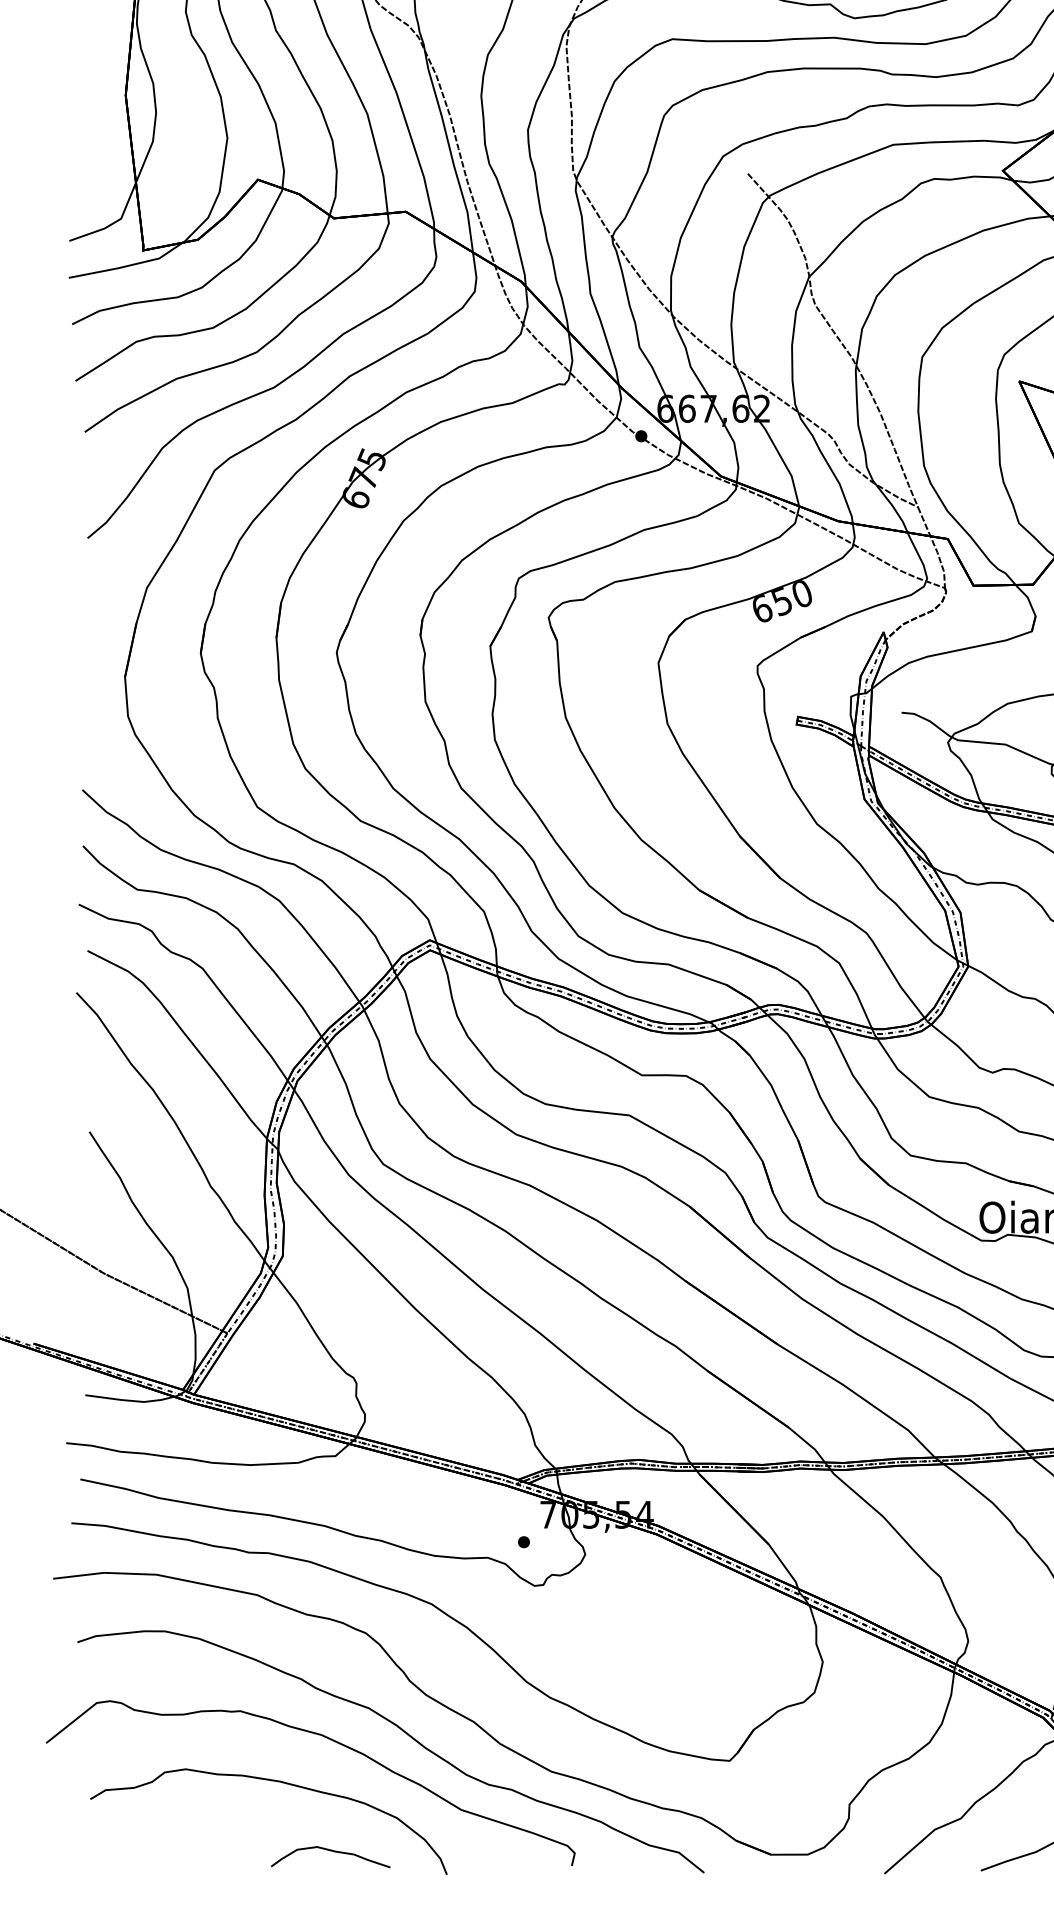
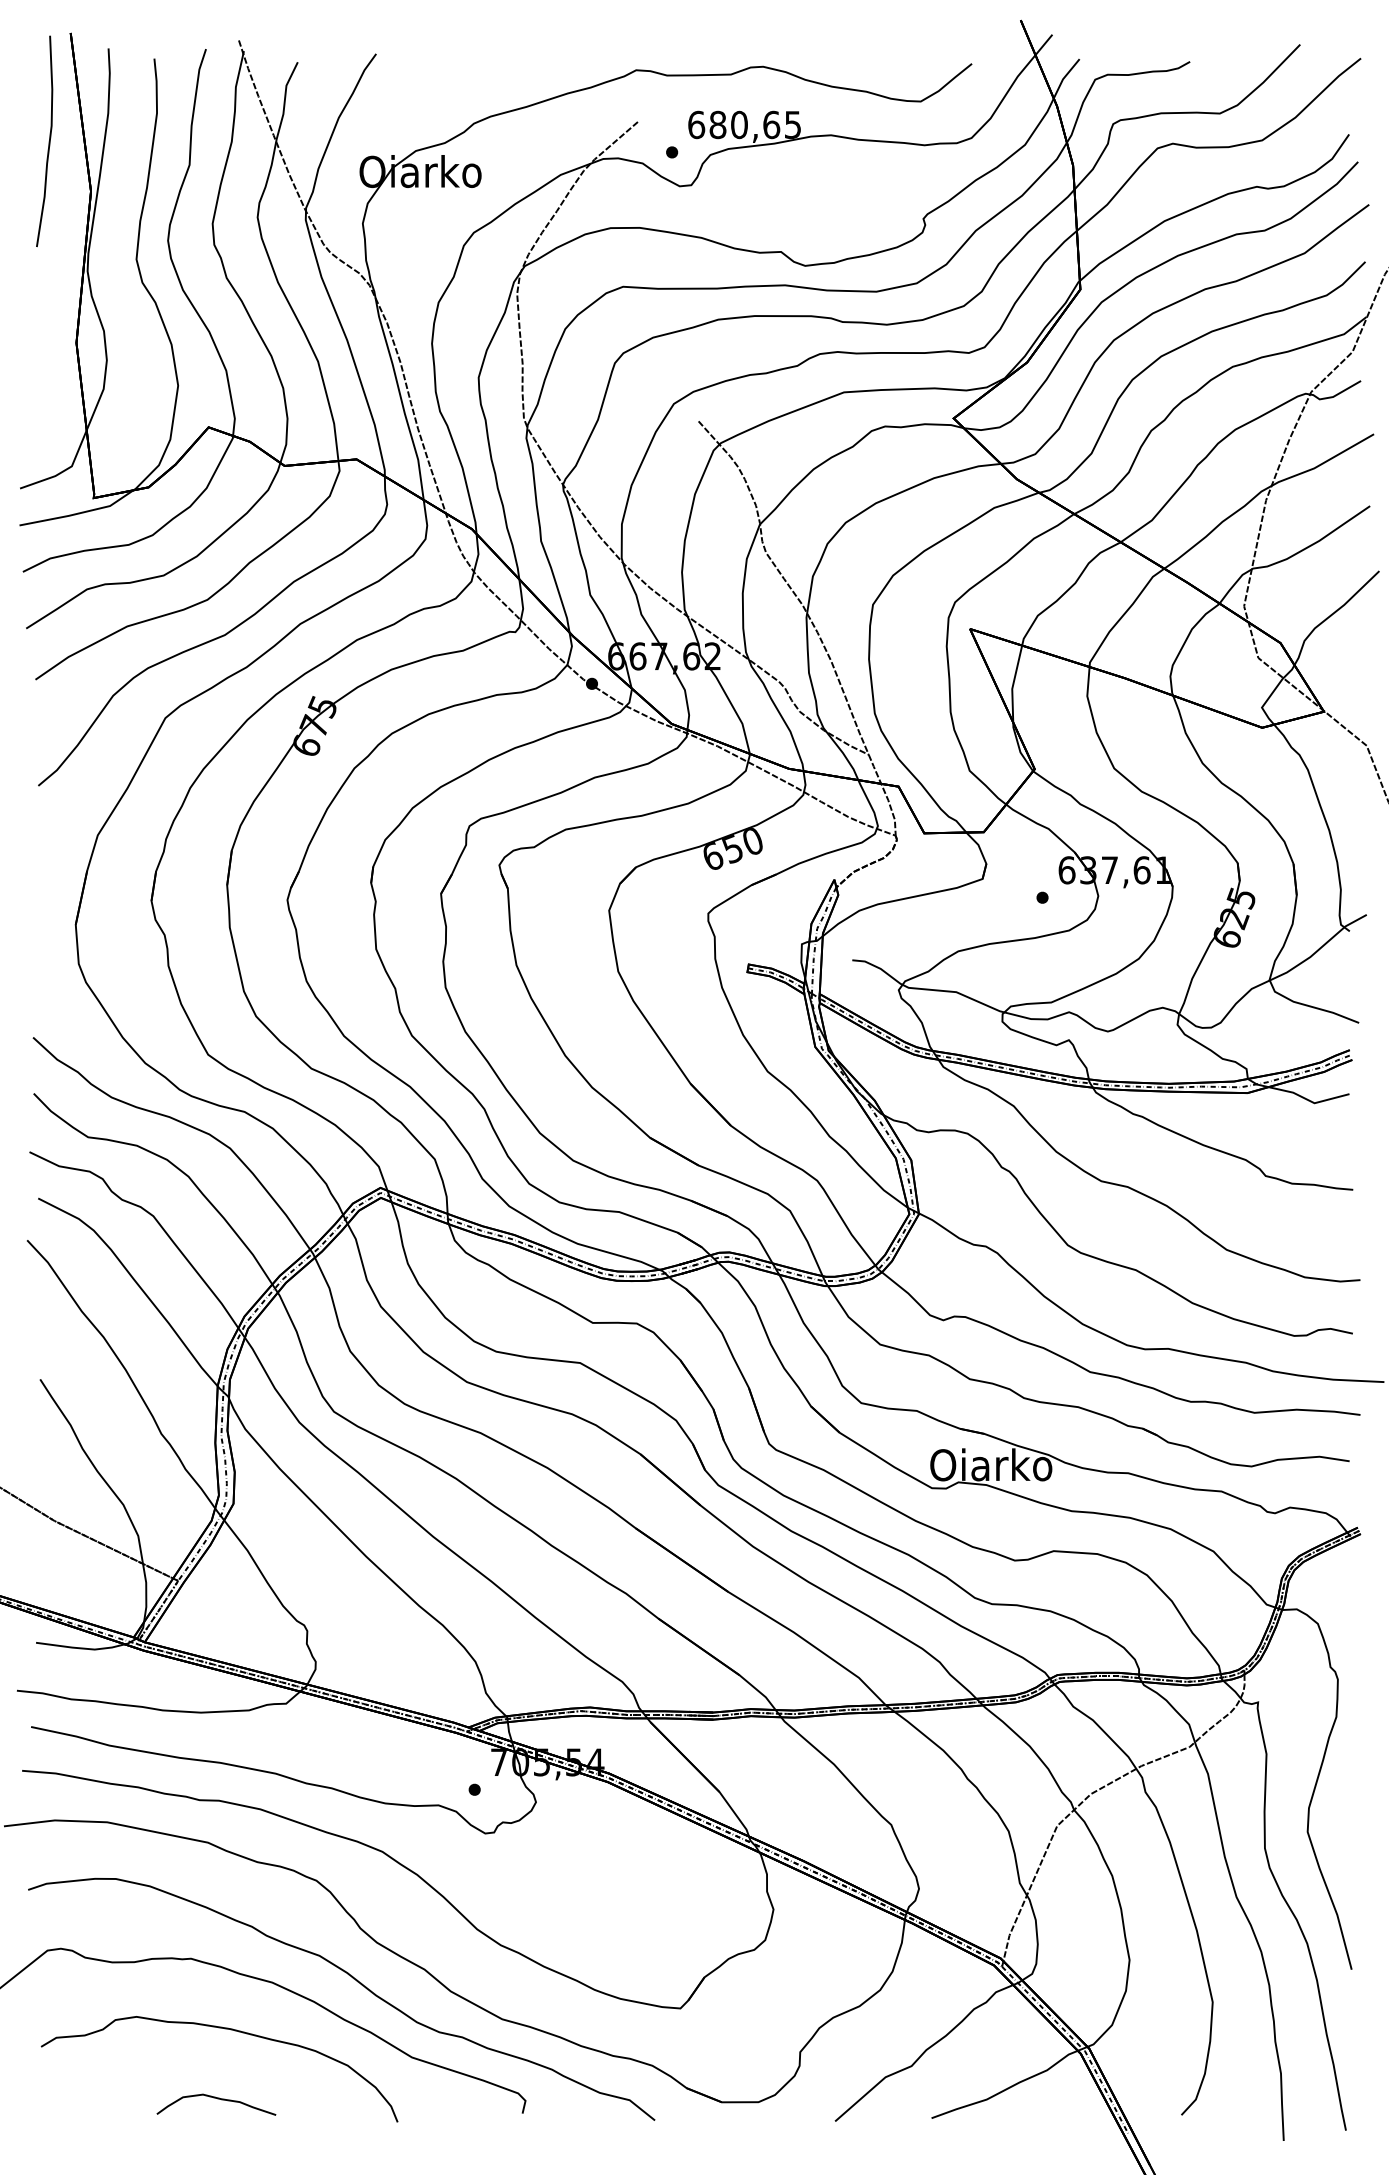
curve: (331, 1851) -> (217, 2099), moved

